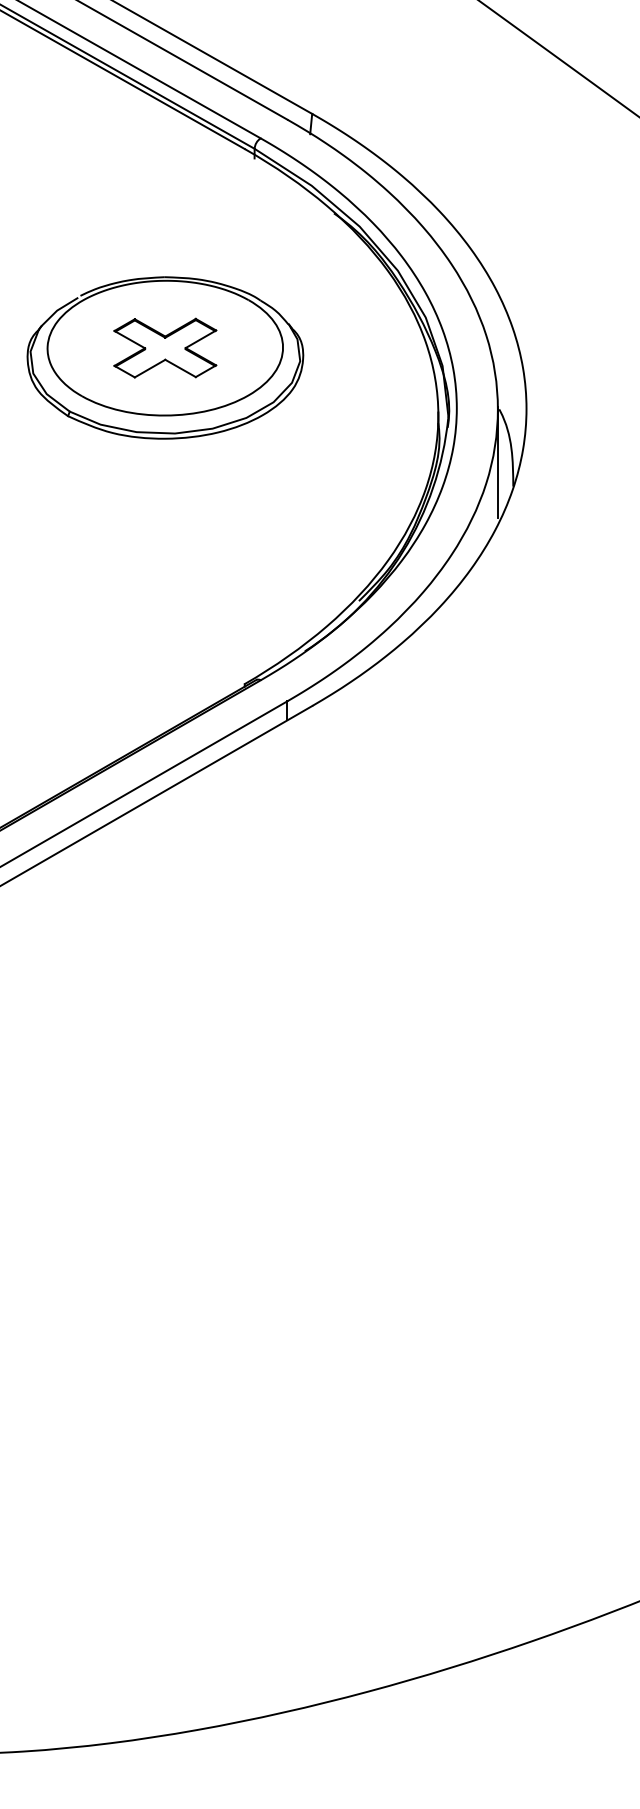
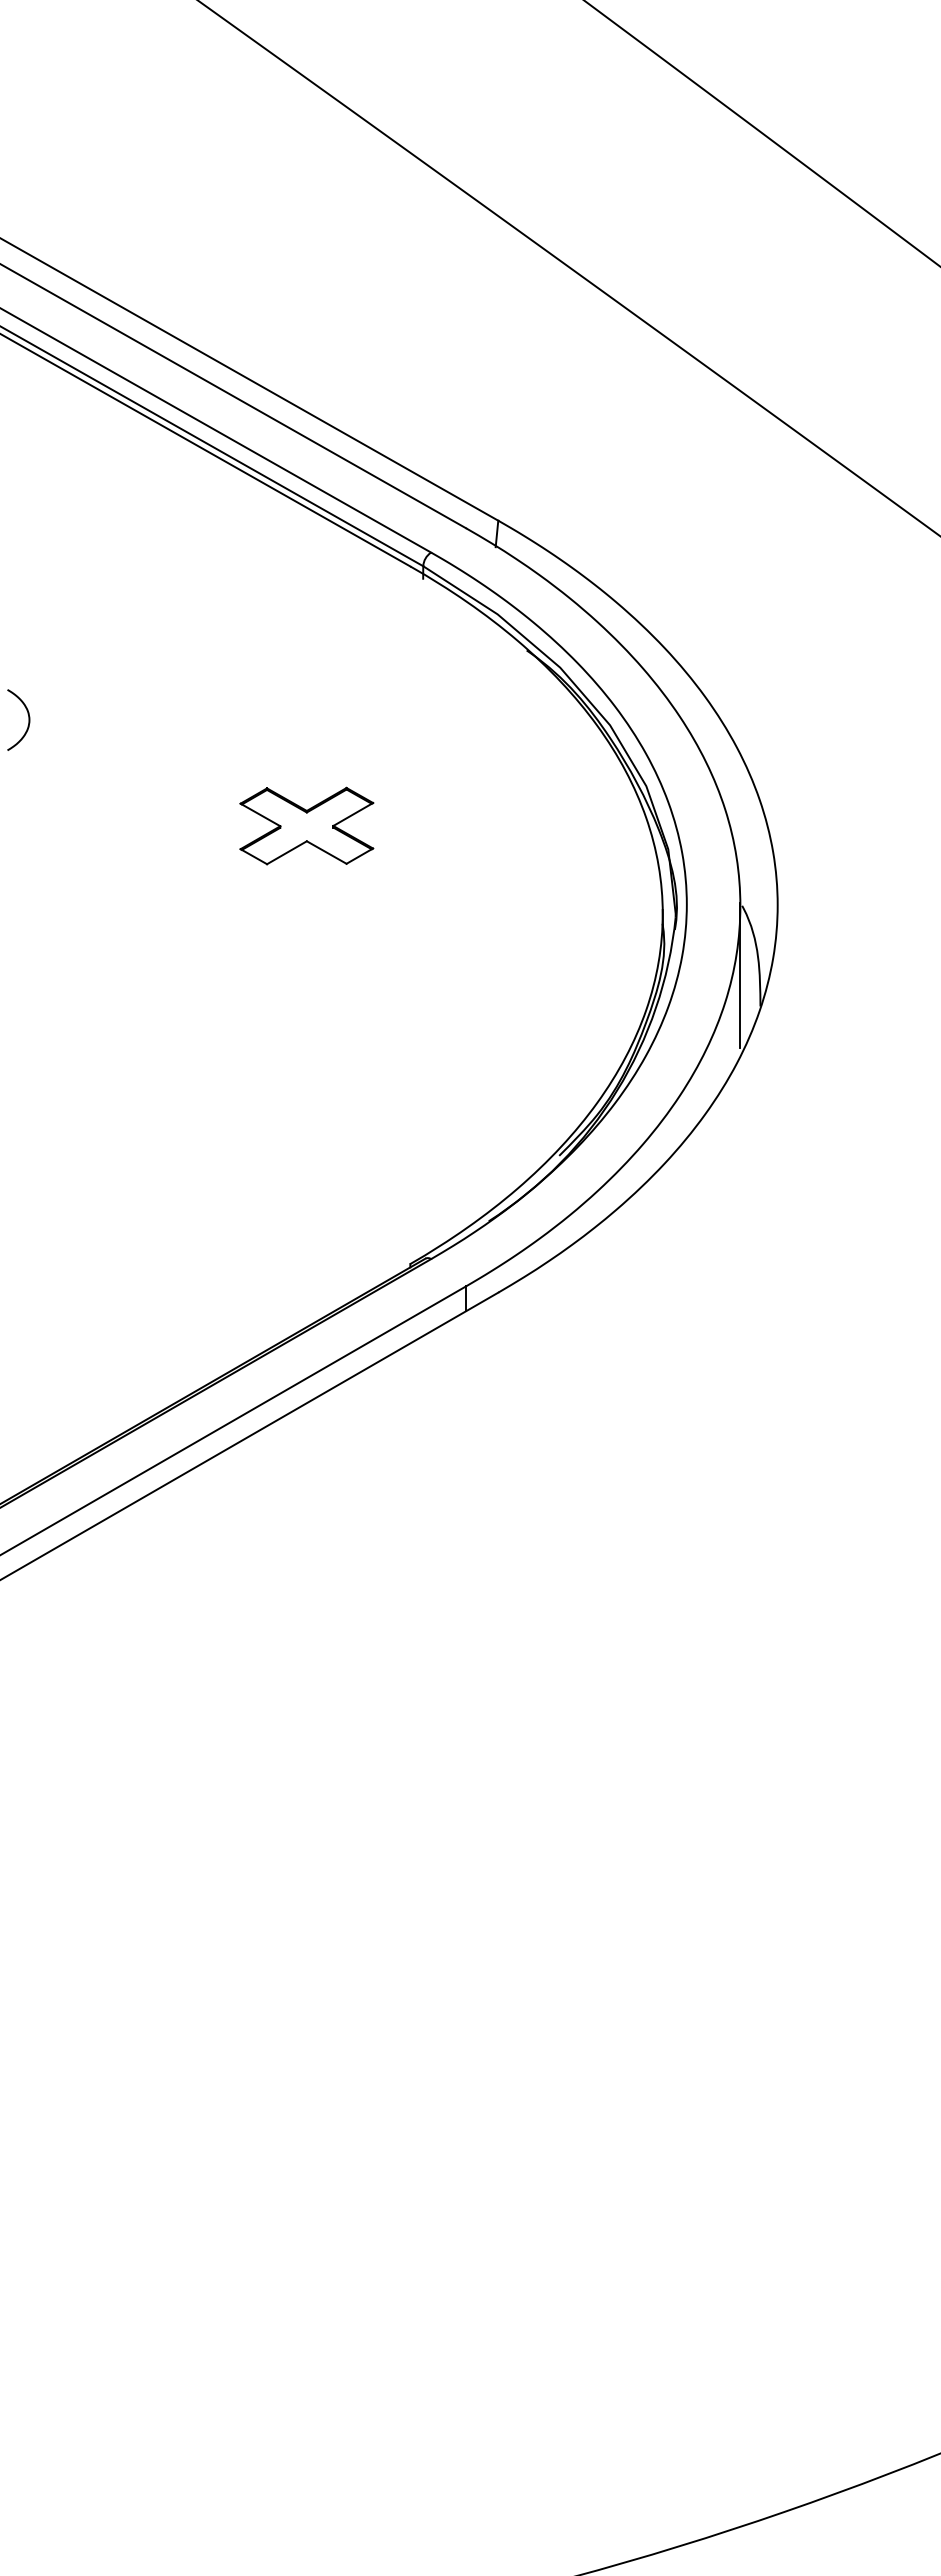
part: (165, 357) -> (306, 838), removed

